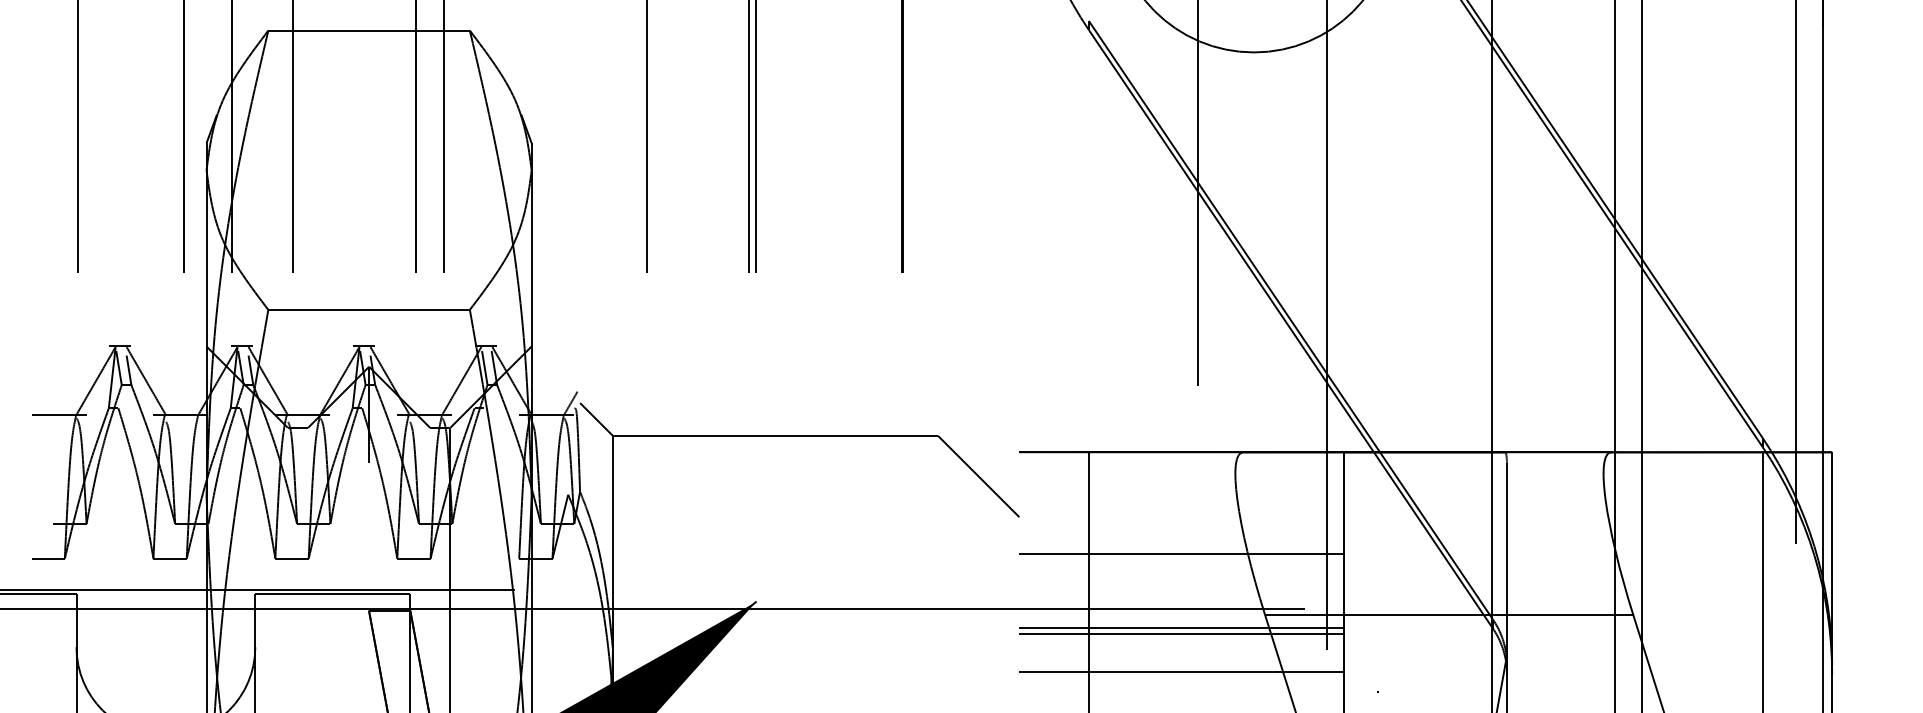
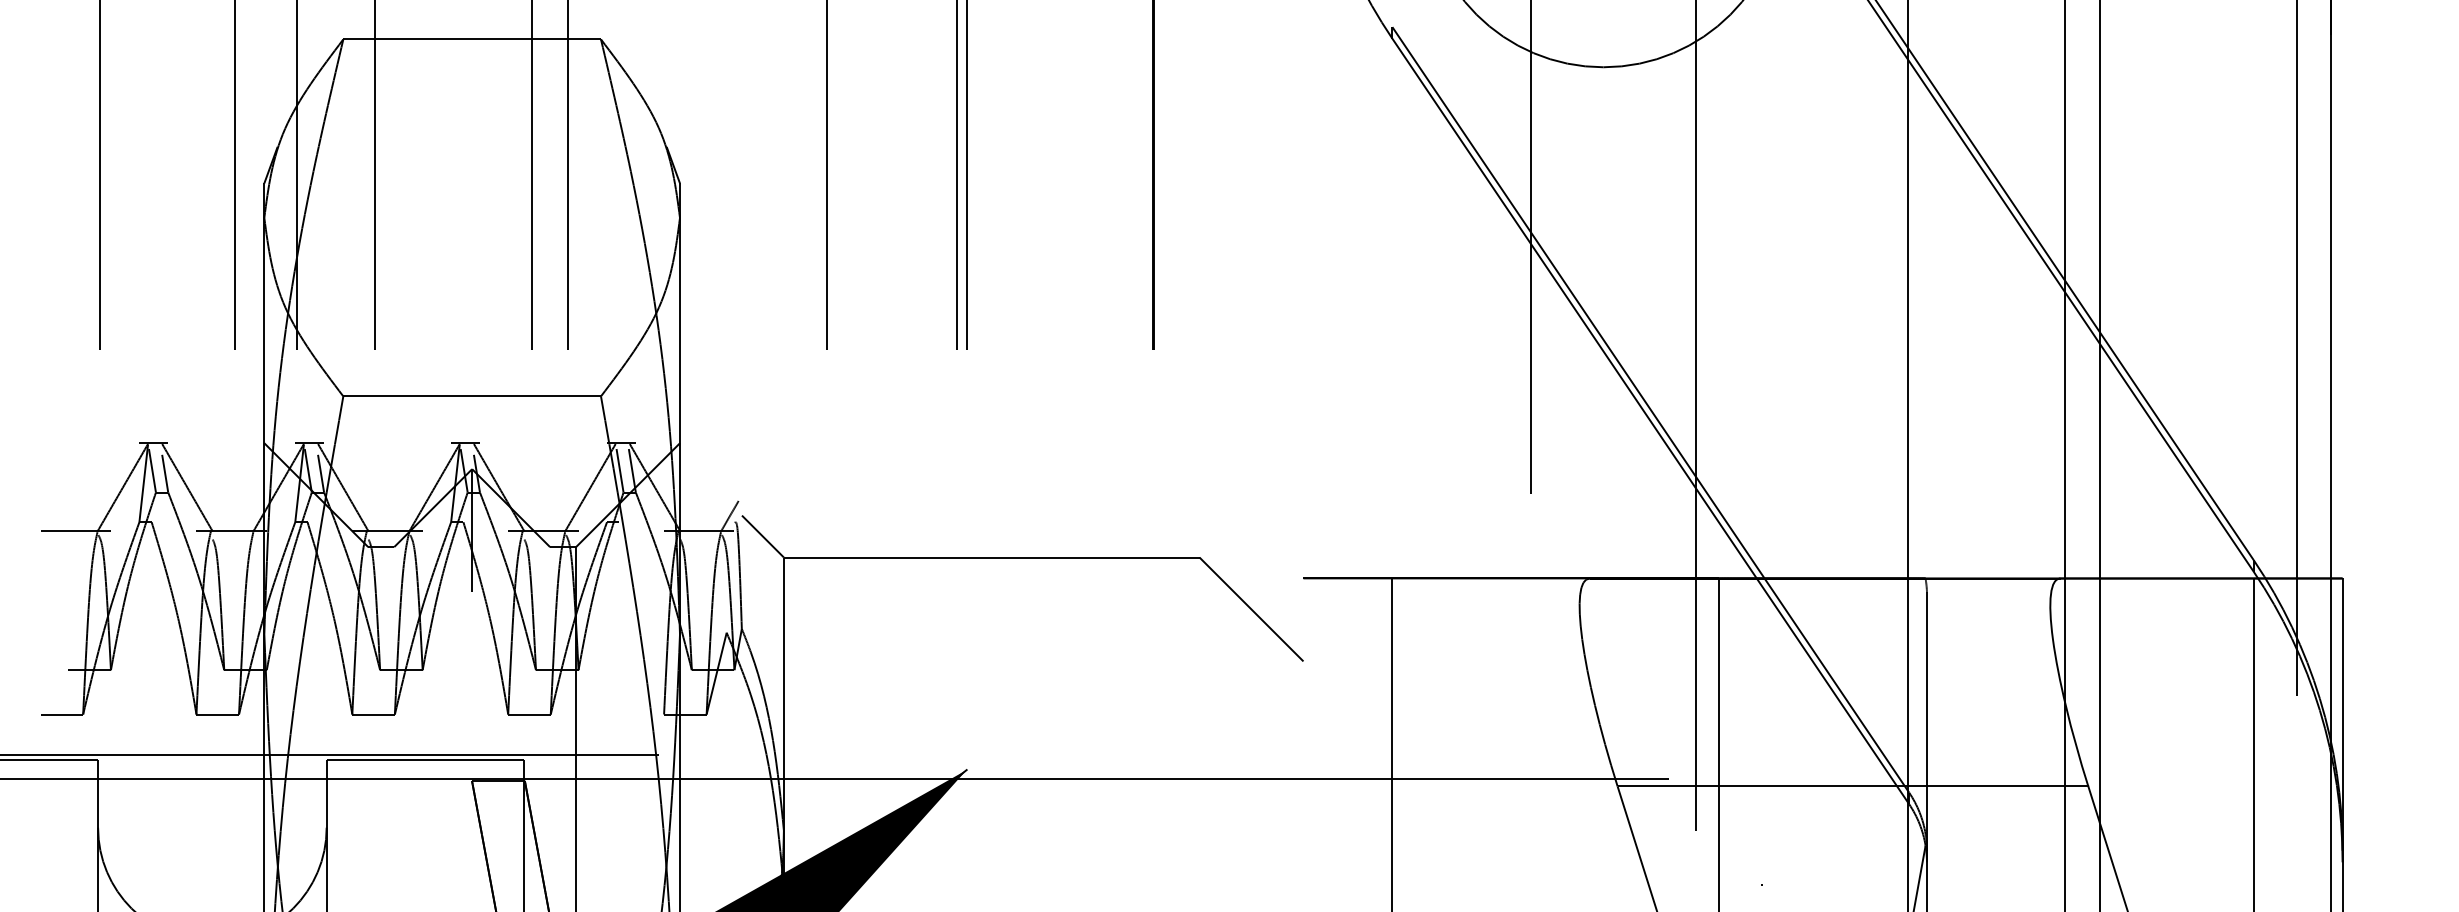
line: (1182, 554) -> (1511, 708), removed
line: (1182, 628) -> (1511, 803), removed
line: (1182, 633) -> (1511, 810), removed
line: (1182, 672) -> (1511, 859), removed

